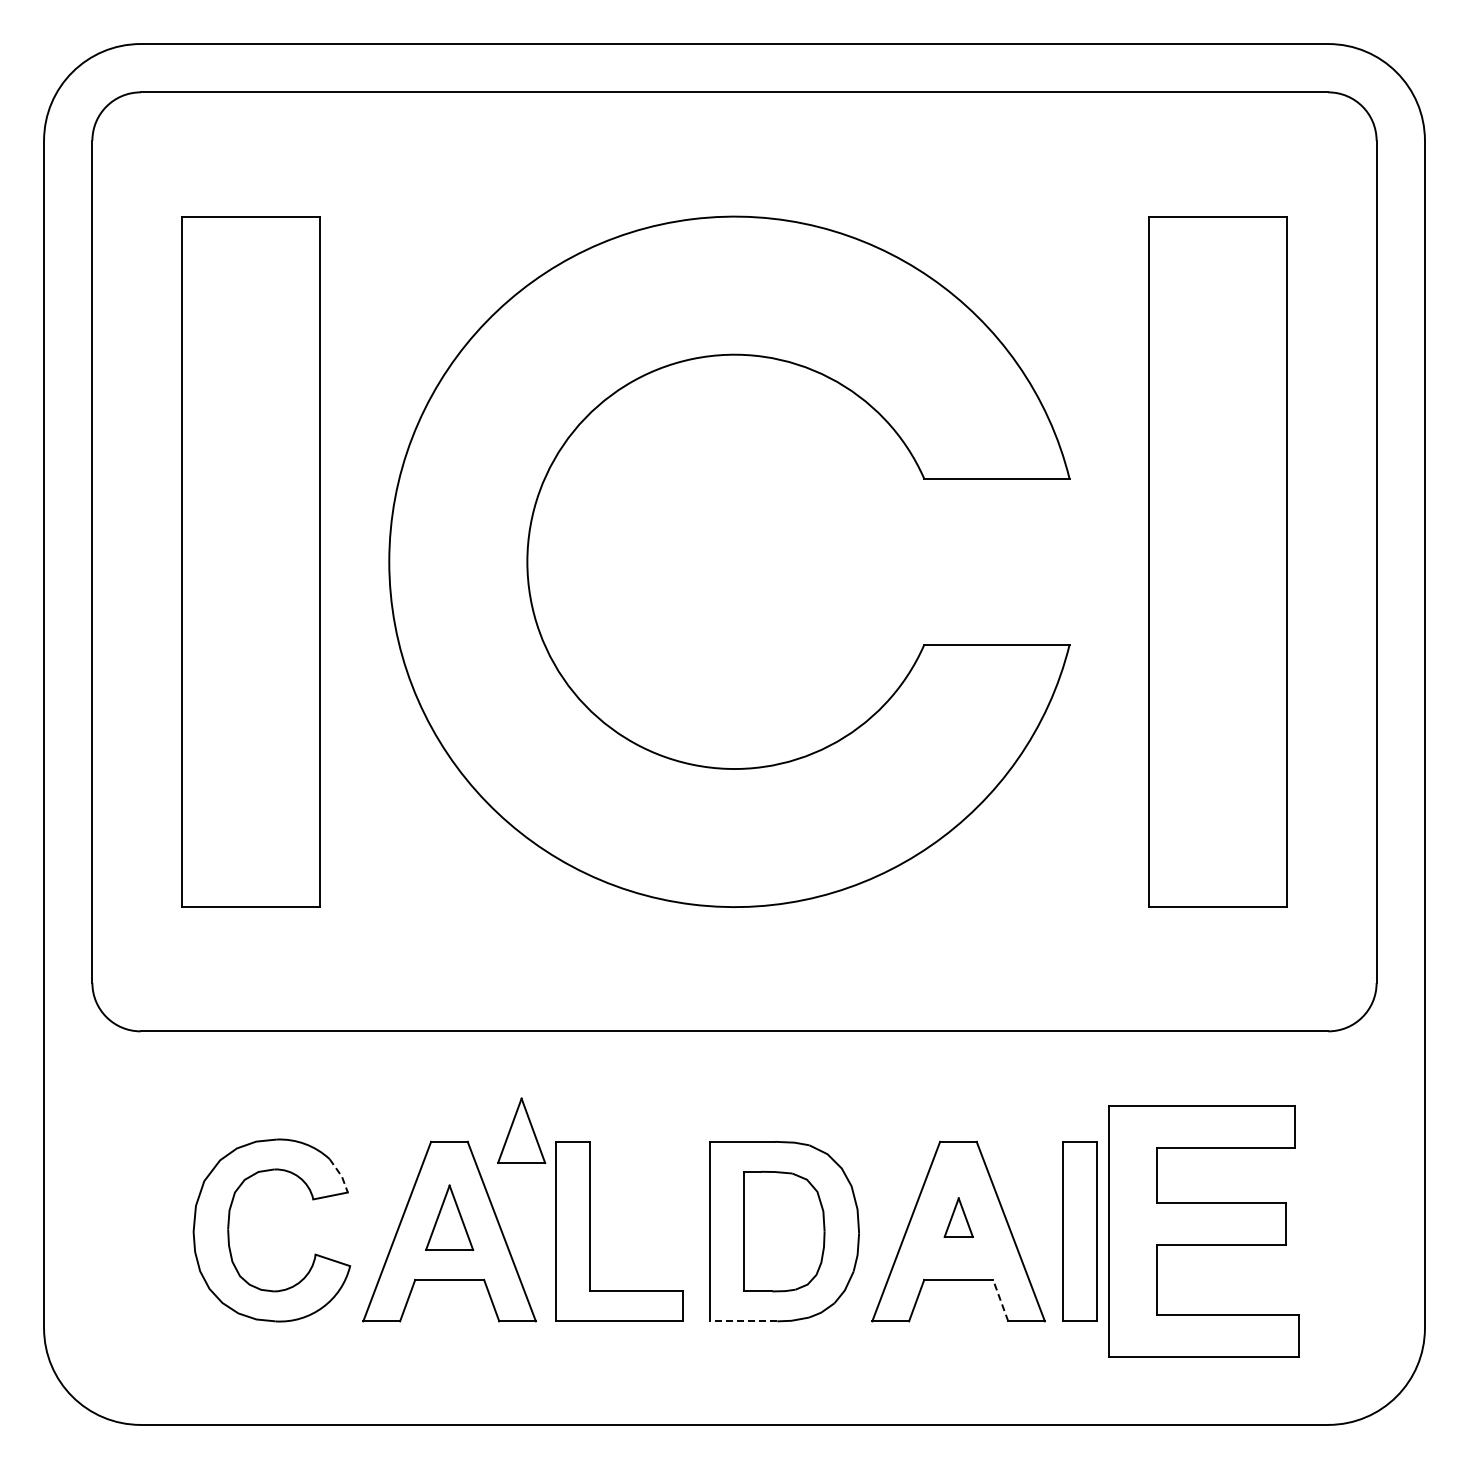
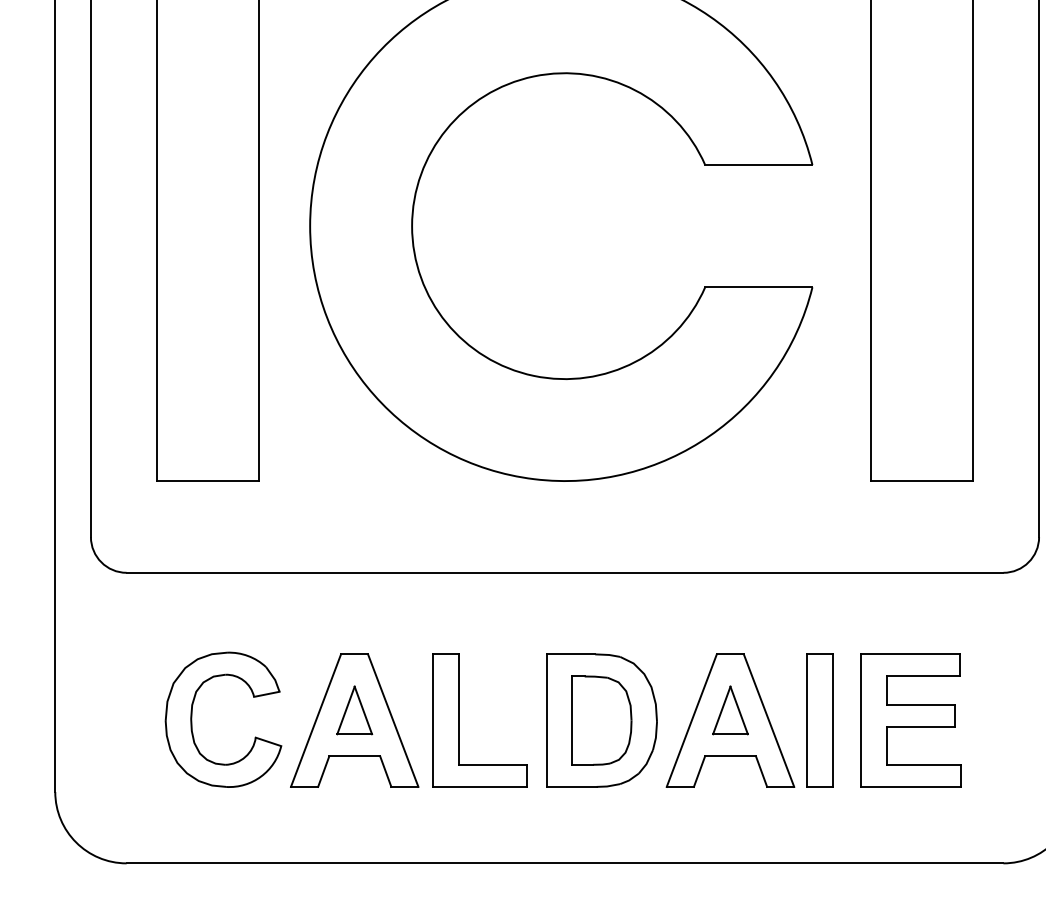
part: (521, 1130) -> (407, 646), removed
line: (340, 1175) -> (274, 679), dashed -> solid
part: (958, 1217) -> (730, 710), size x1.67
part: (1203, 1231) -> (911, 720), size x0.71
line: (1000, 1300) -> (761, 771), dashed -> solid
line: (743, 1321) -> (571, 787), dashed -> solid

